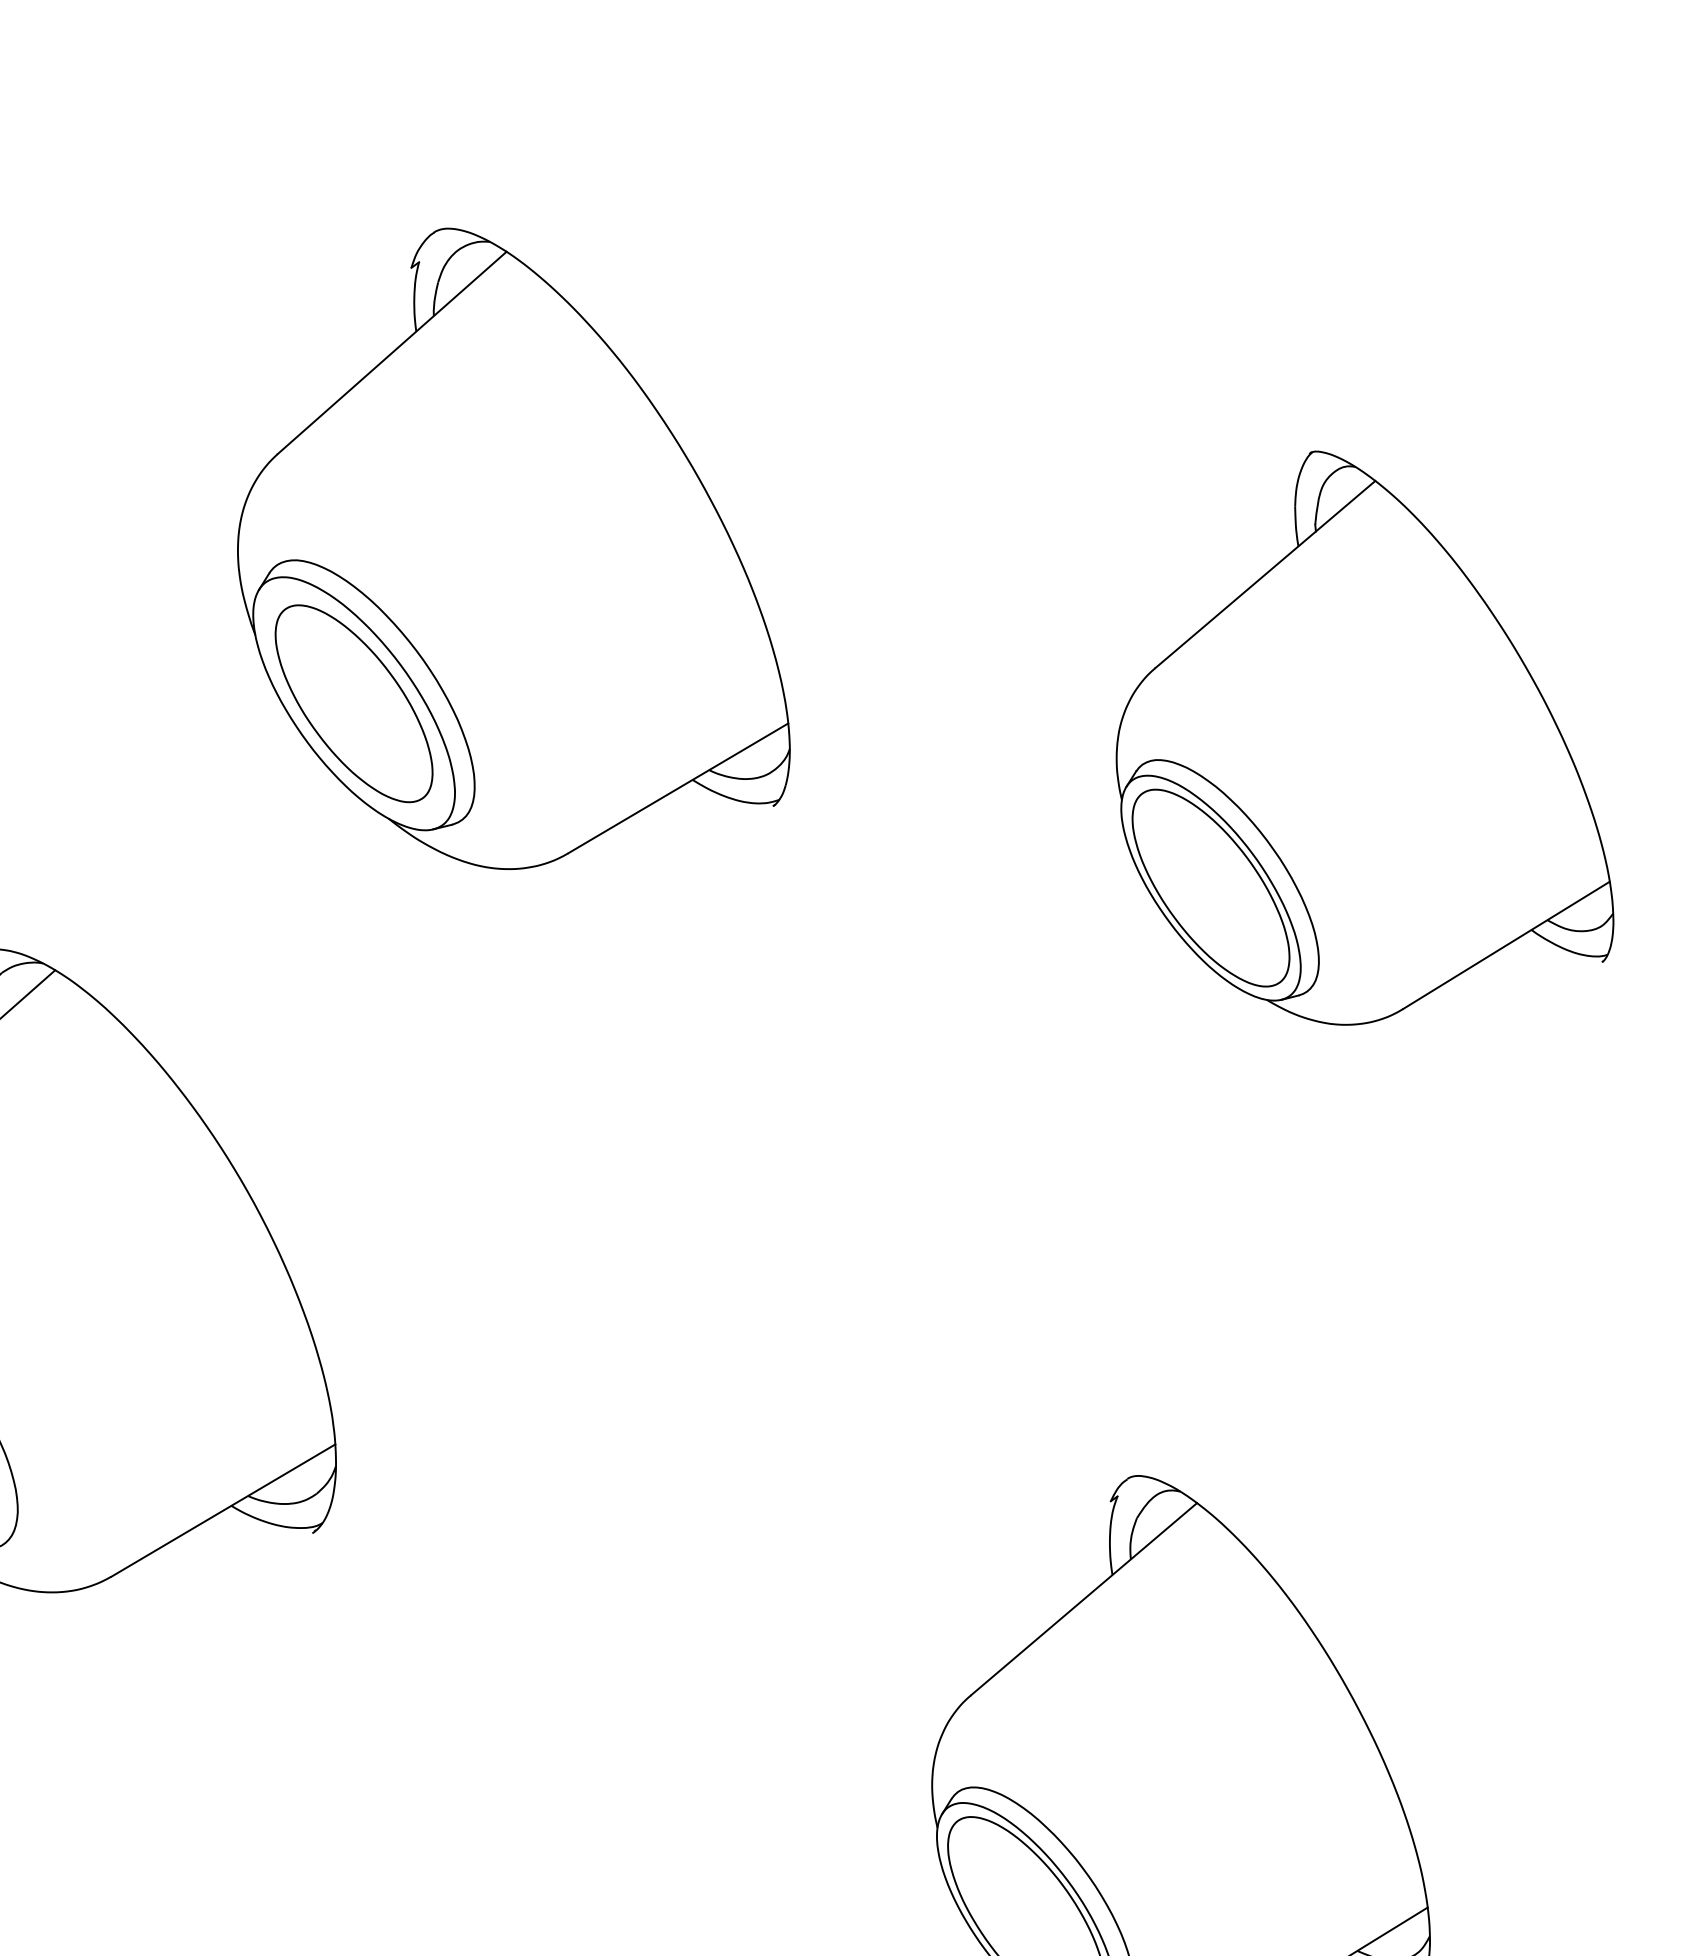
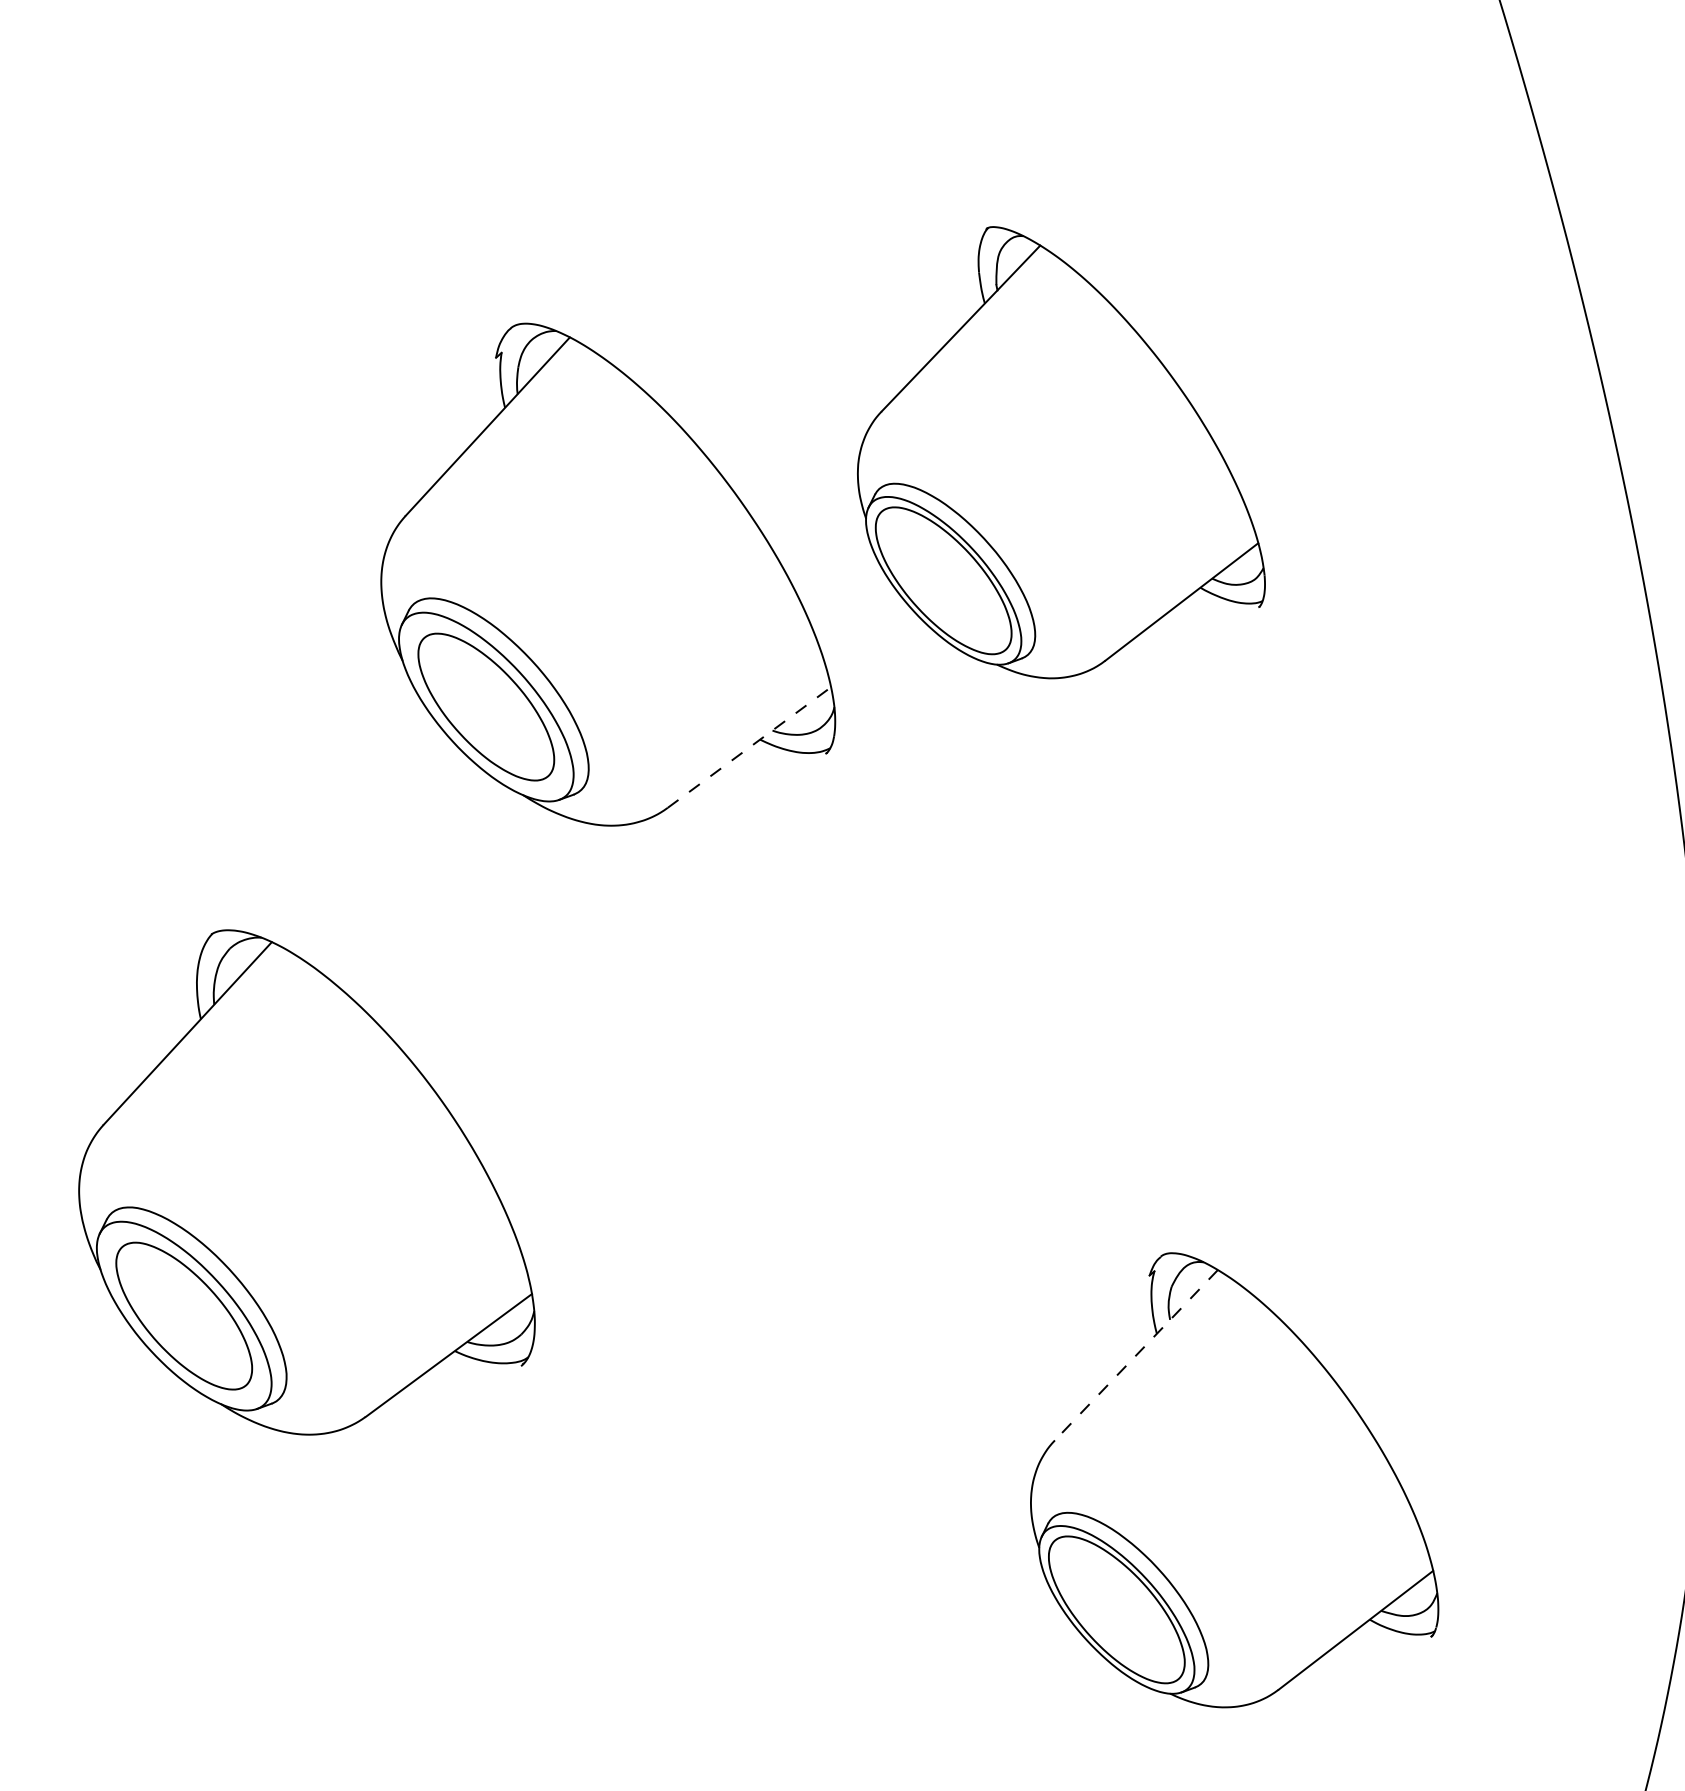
part: (1375, 742) -> (1061, 452), moved
line: (678, 788) -> (749, 747), solid -> dashed
line: (1084, 1599) -> (1136, 1355), solid -> dashed

